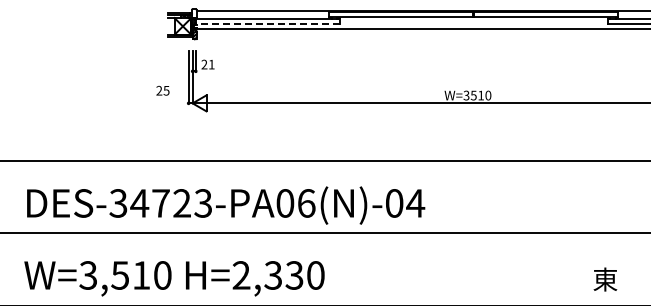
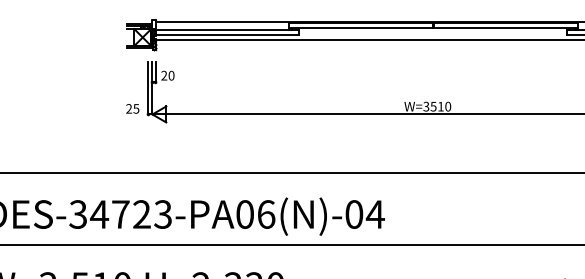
line: (267, 24) -> (227, 35), dashed -> solid
text: (211, 64) -> (171, 75), 21 -> 20
text: (162, 90) -> (132, 108), moved

